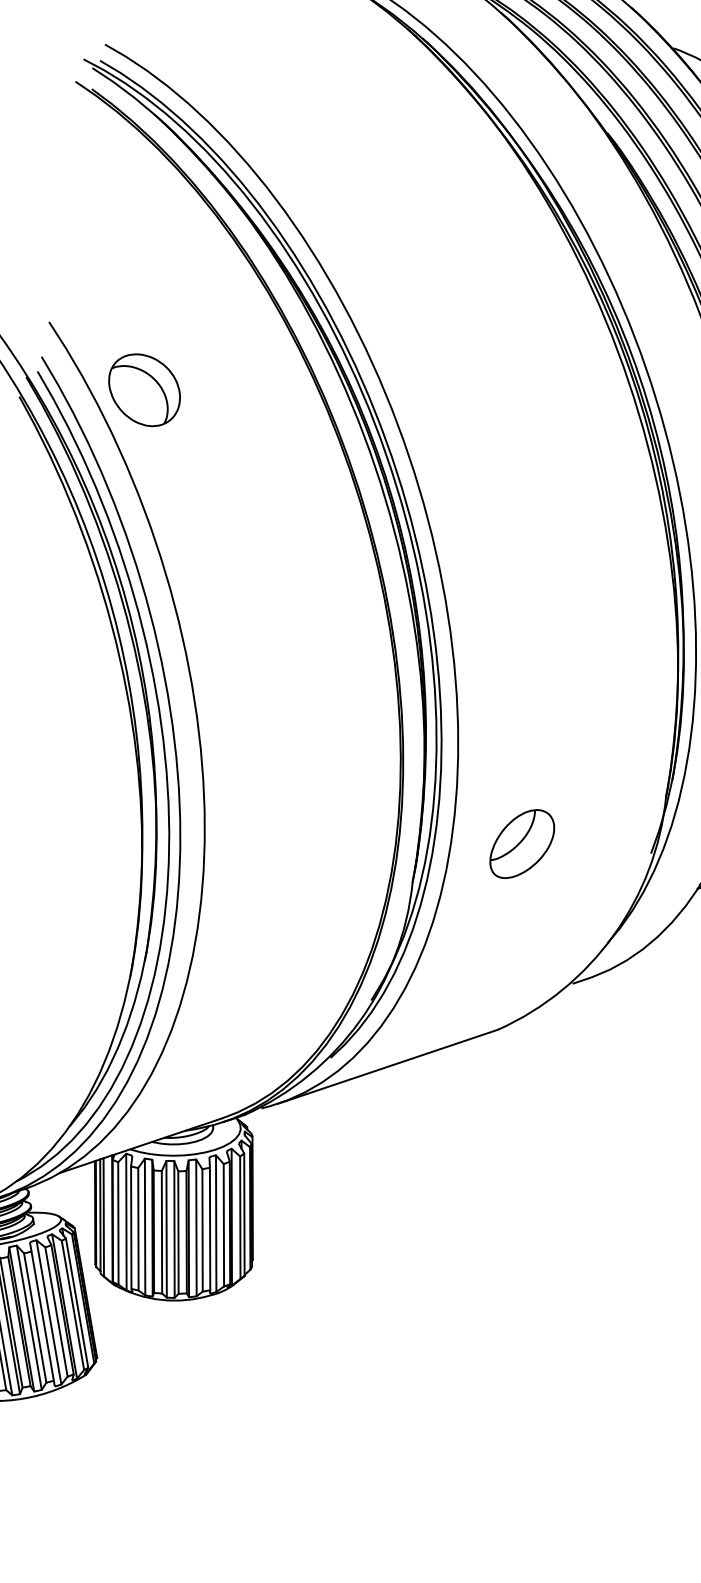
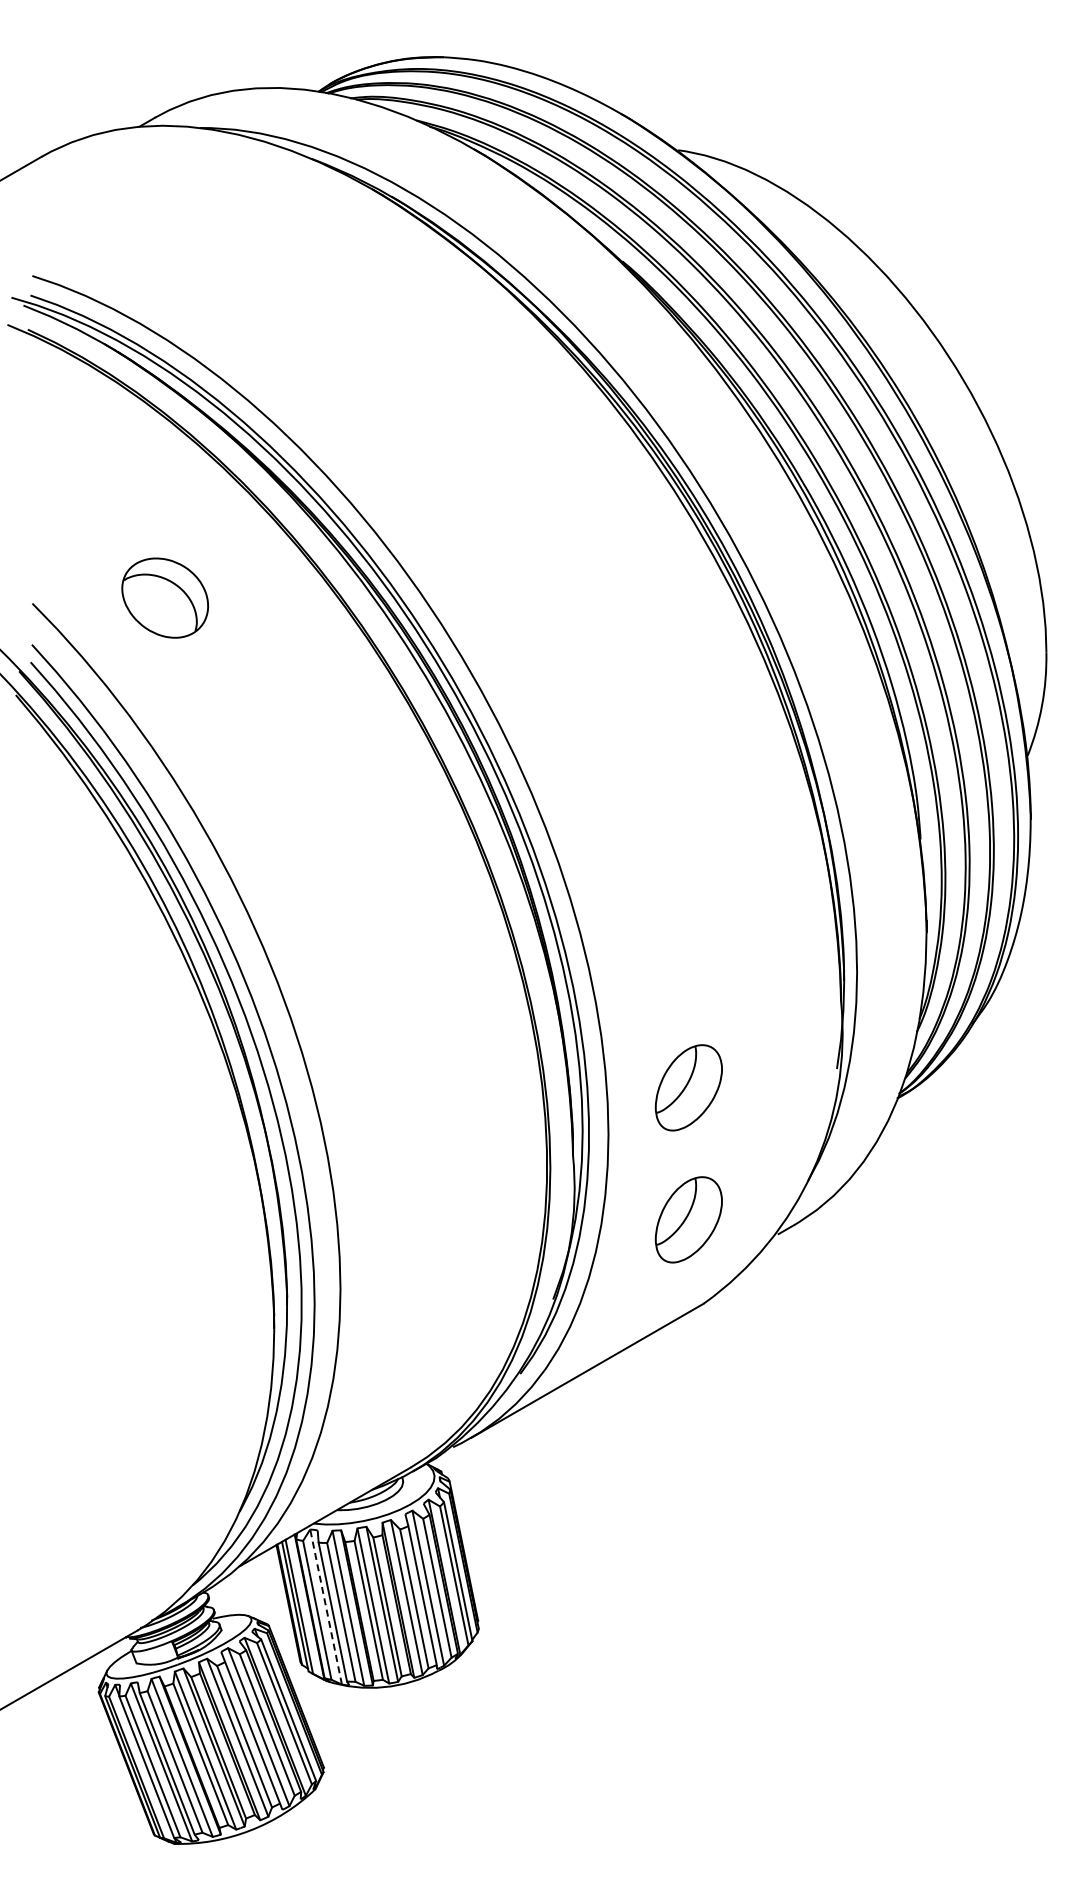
part: (143, 389) -> (164, 597), moved
part: (499, 955) -> (688, 1219), added
line: (126, 1221) -> (325, 1606), solid -> dashed

